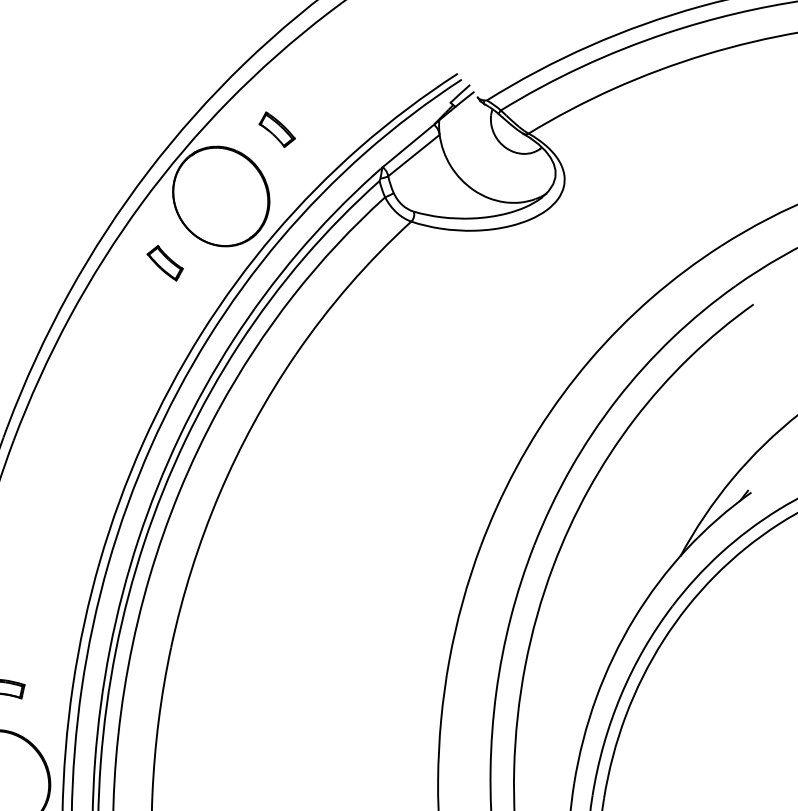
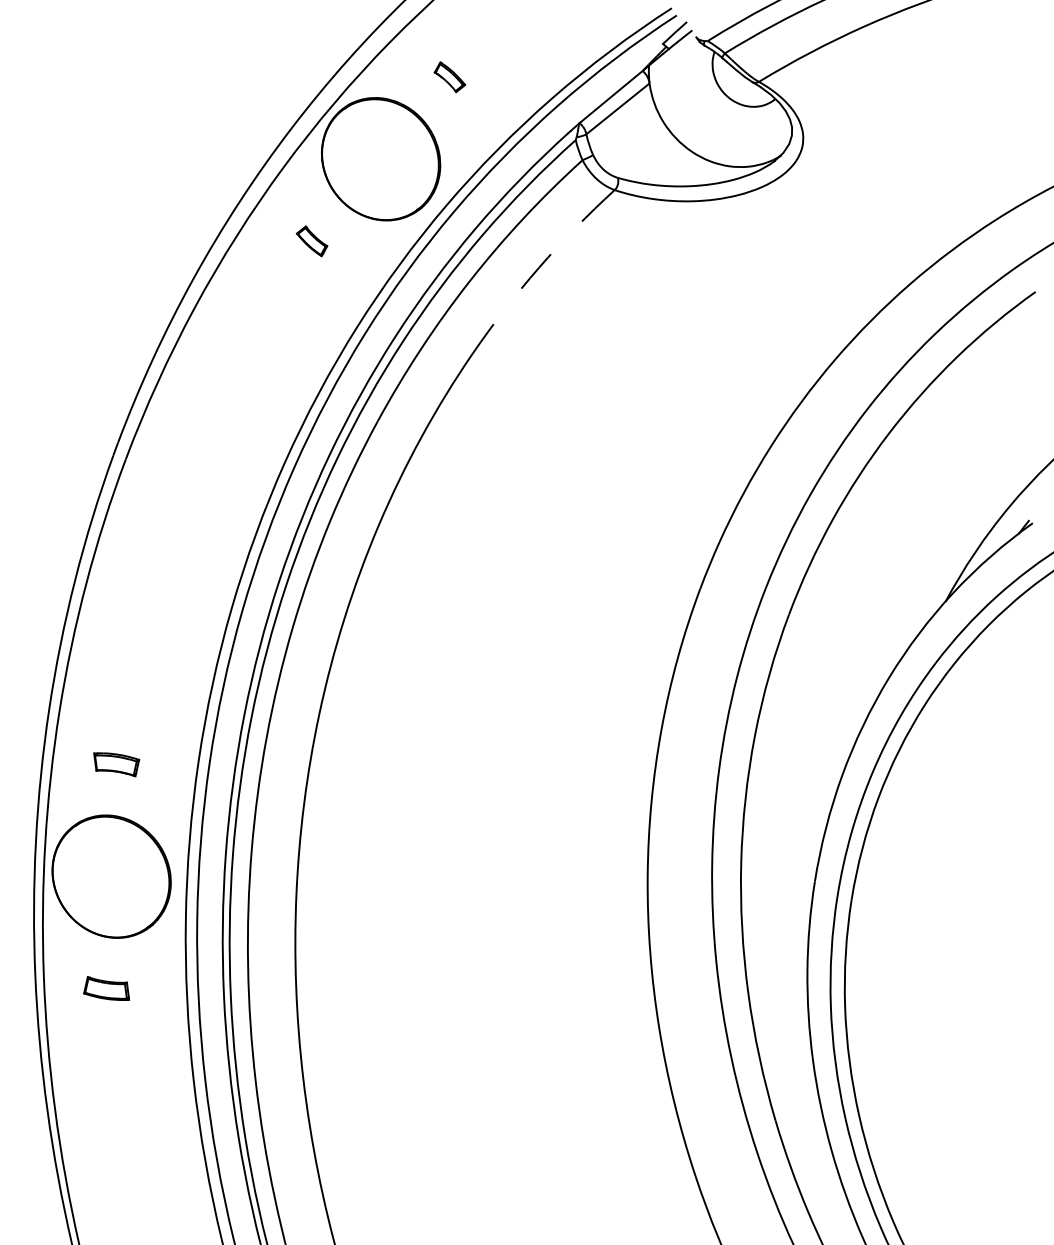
part: (276, 130) -> (449, 77), size x0.7
part: (164, 263) -> (311, 241), size x0.7
arc: (349, 284) -> (538, 267), solid -> dashed

